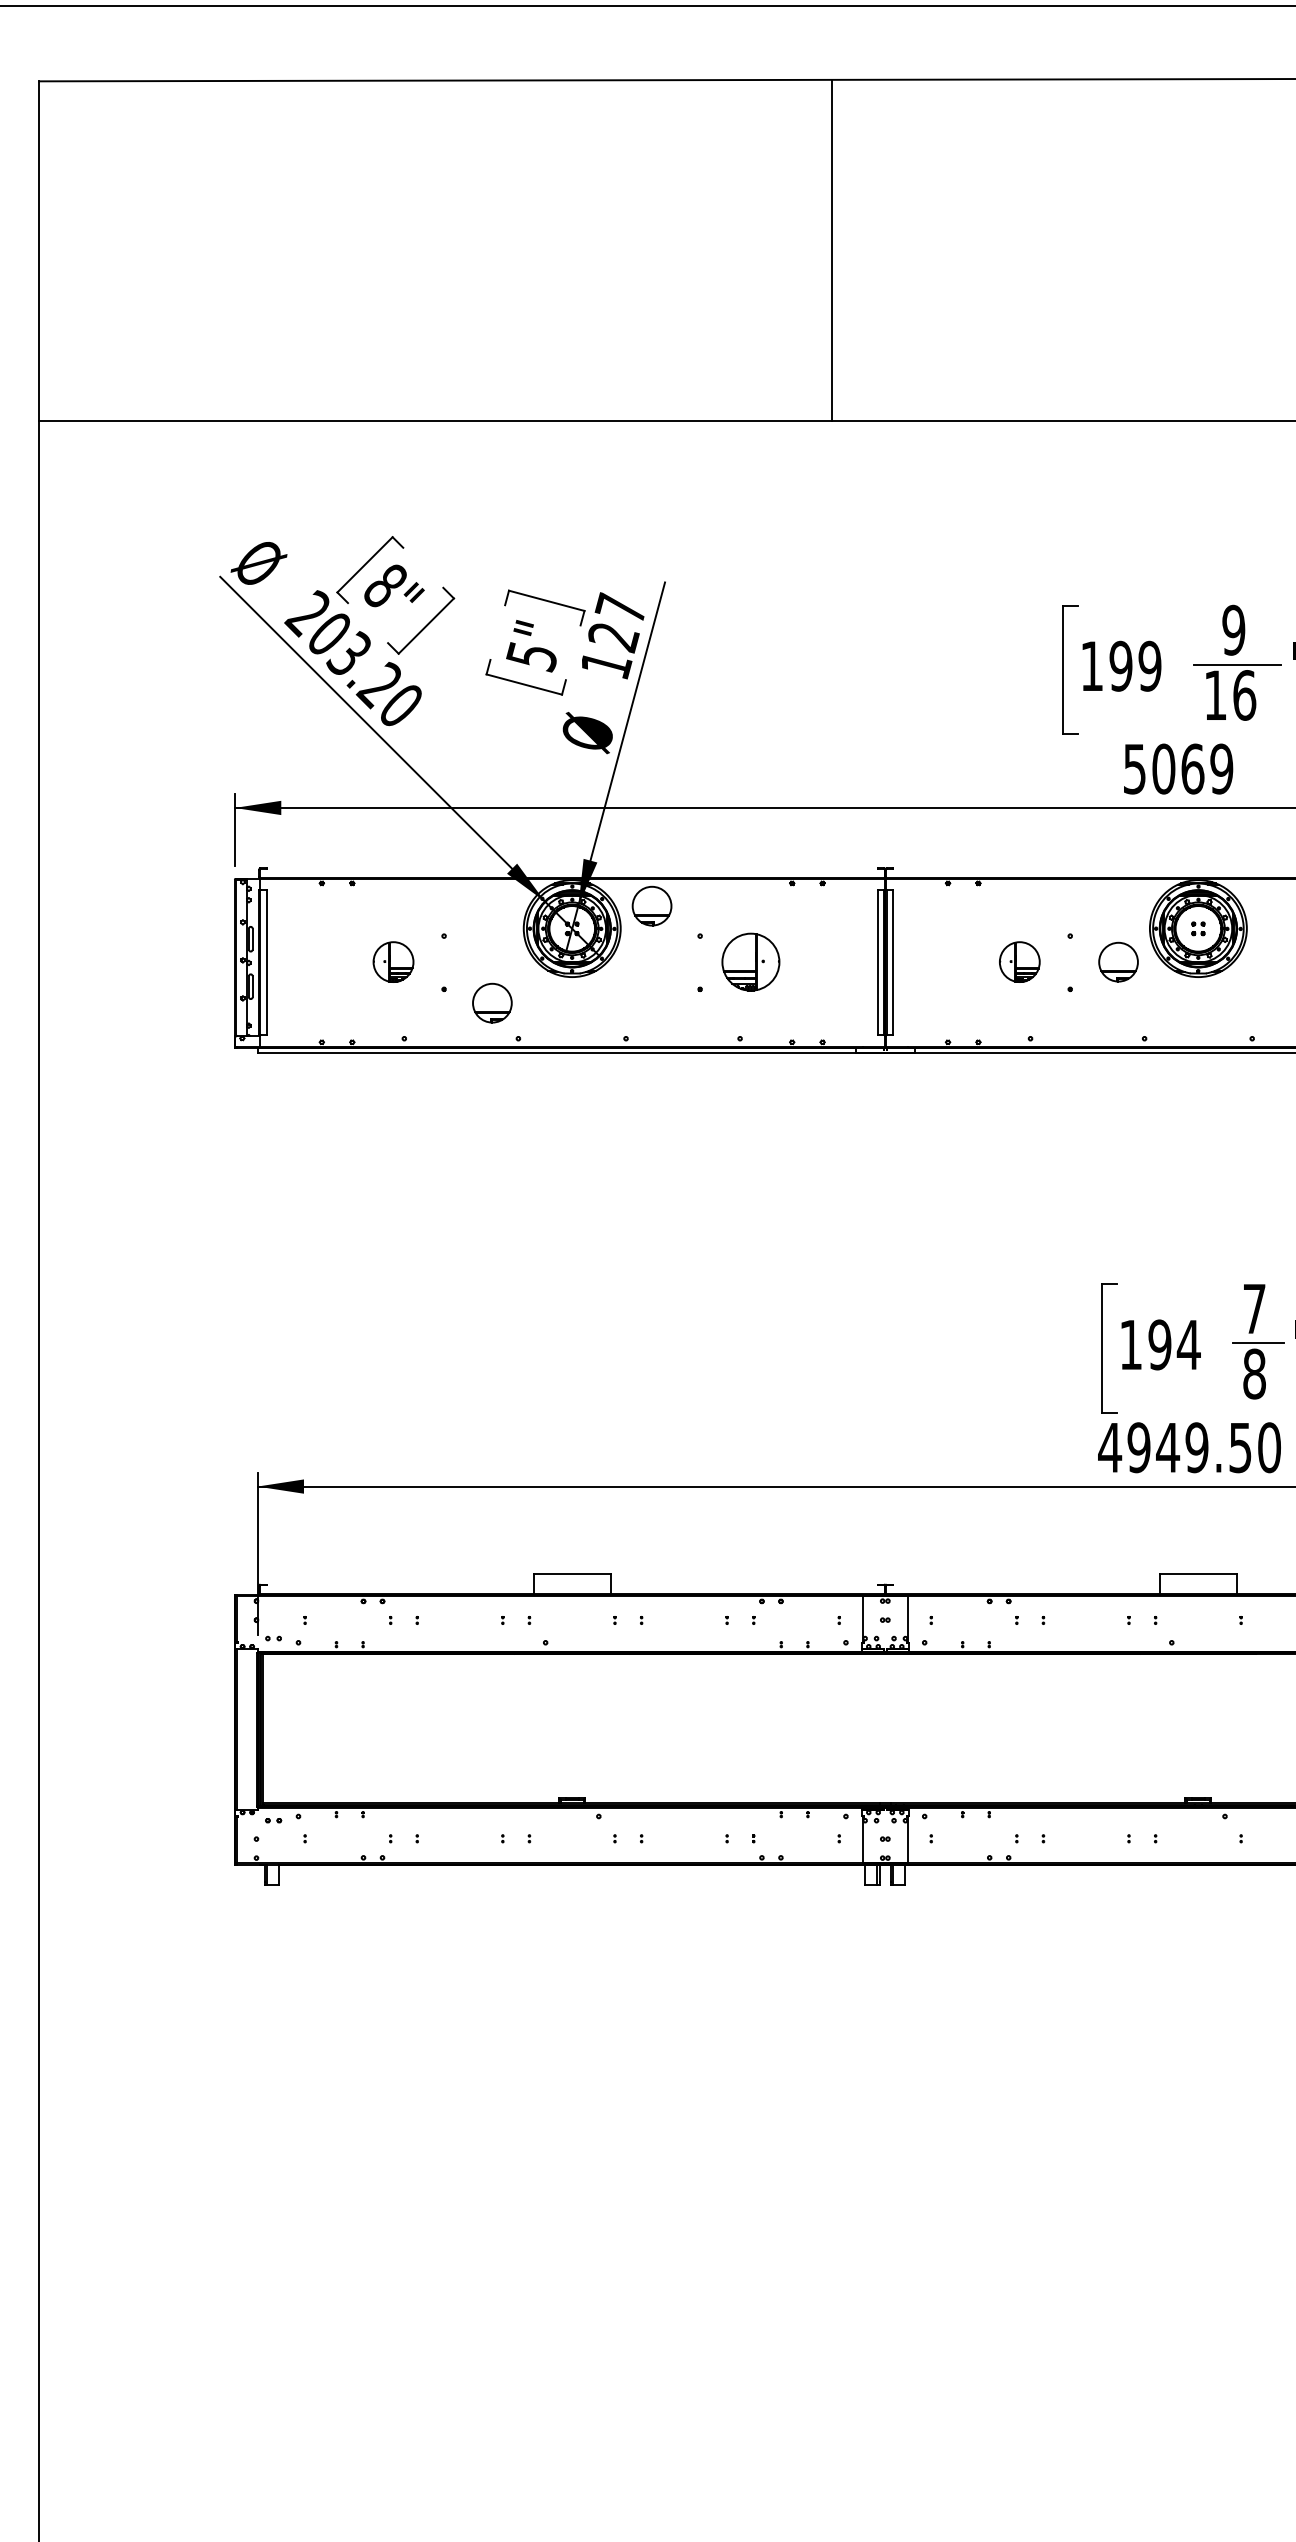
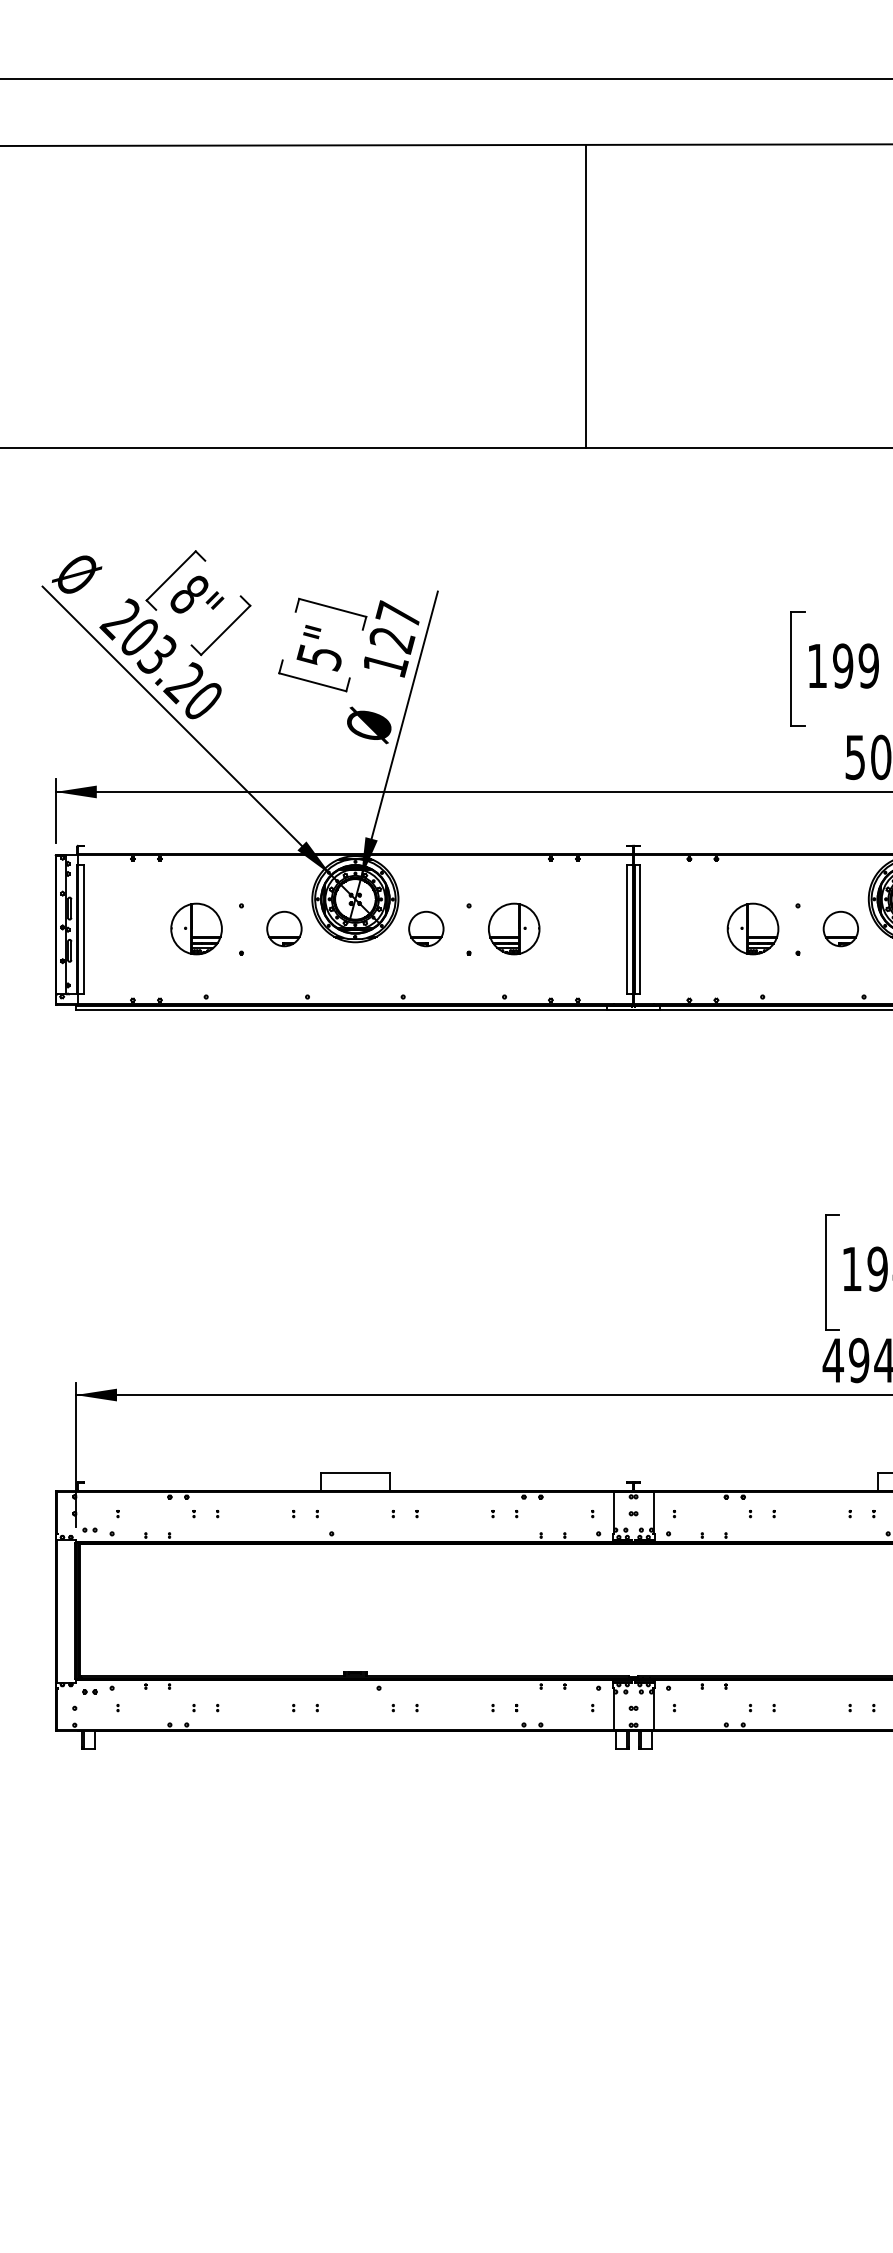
part: (651, 905) -> (425, 928), moved
part: (393, 961) -> (196, 928), size x1.43
part: (1019, 961) -> (752, 928), size x1.43
part: (492, 1002) -> (284, 928), moved

